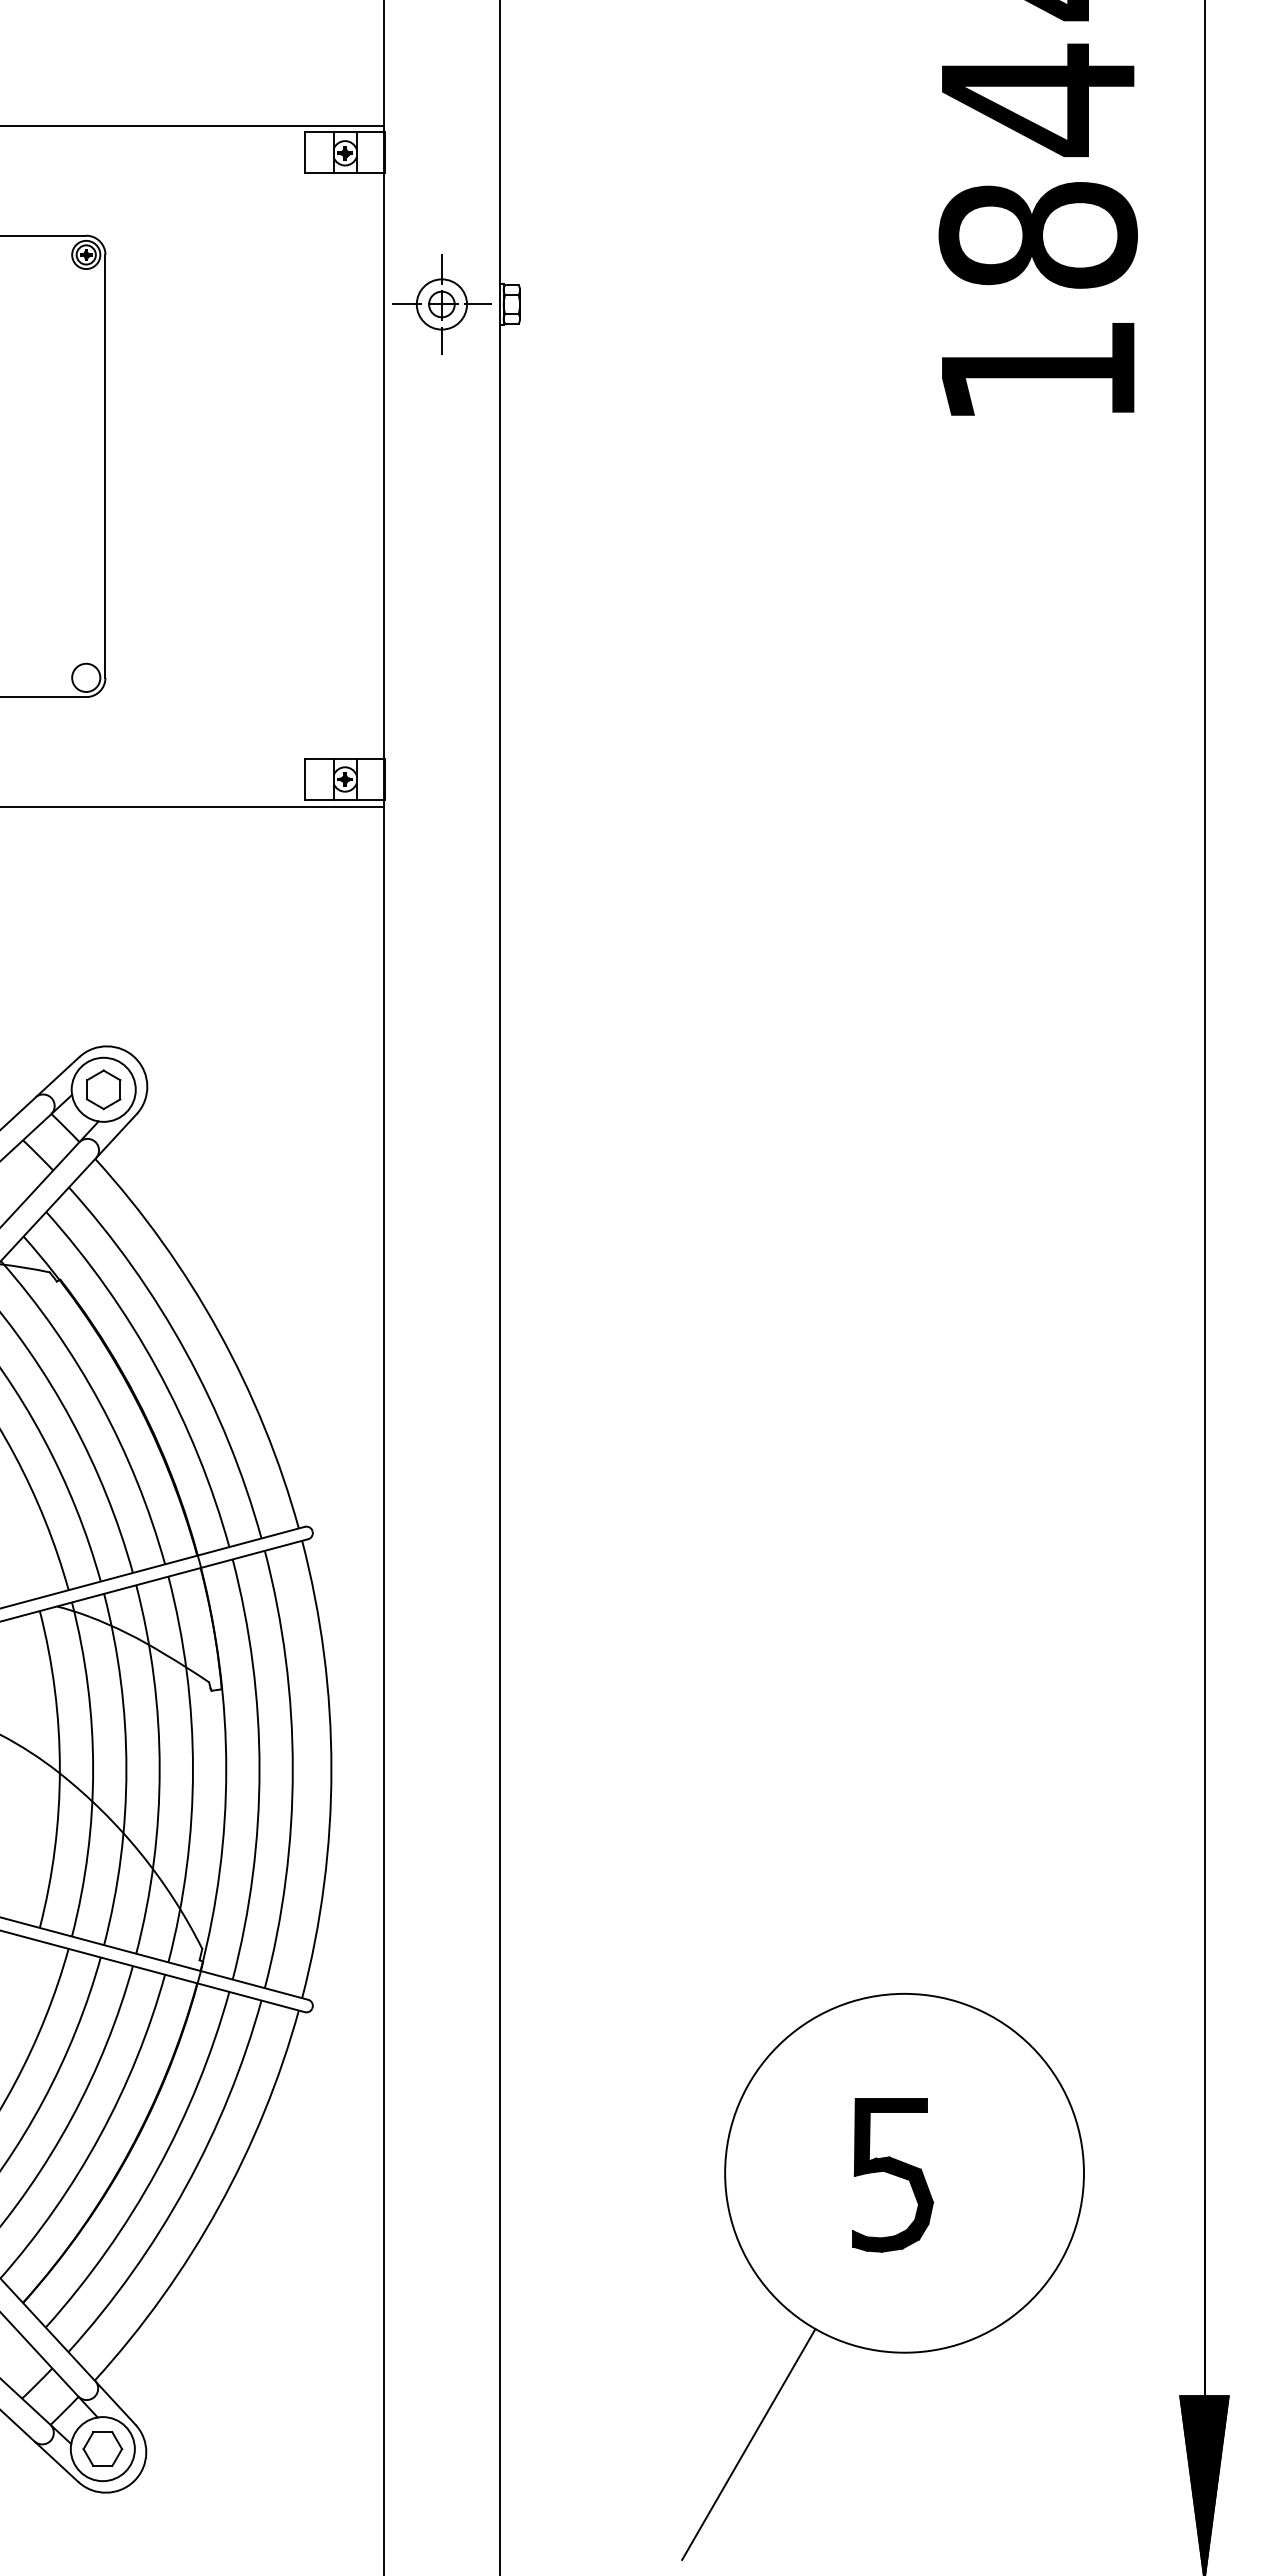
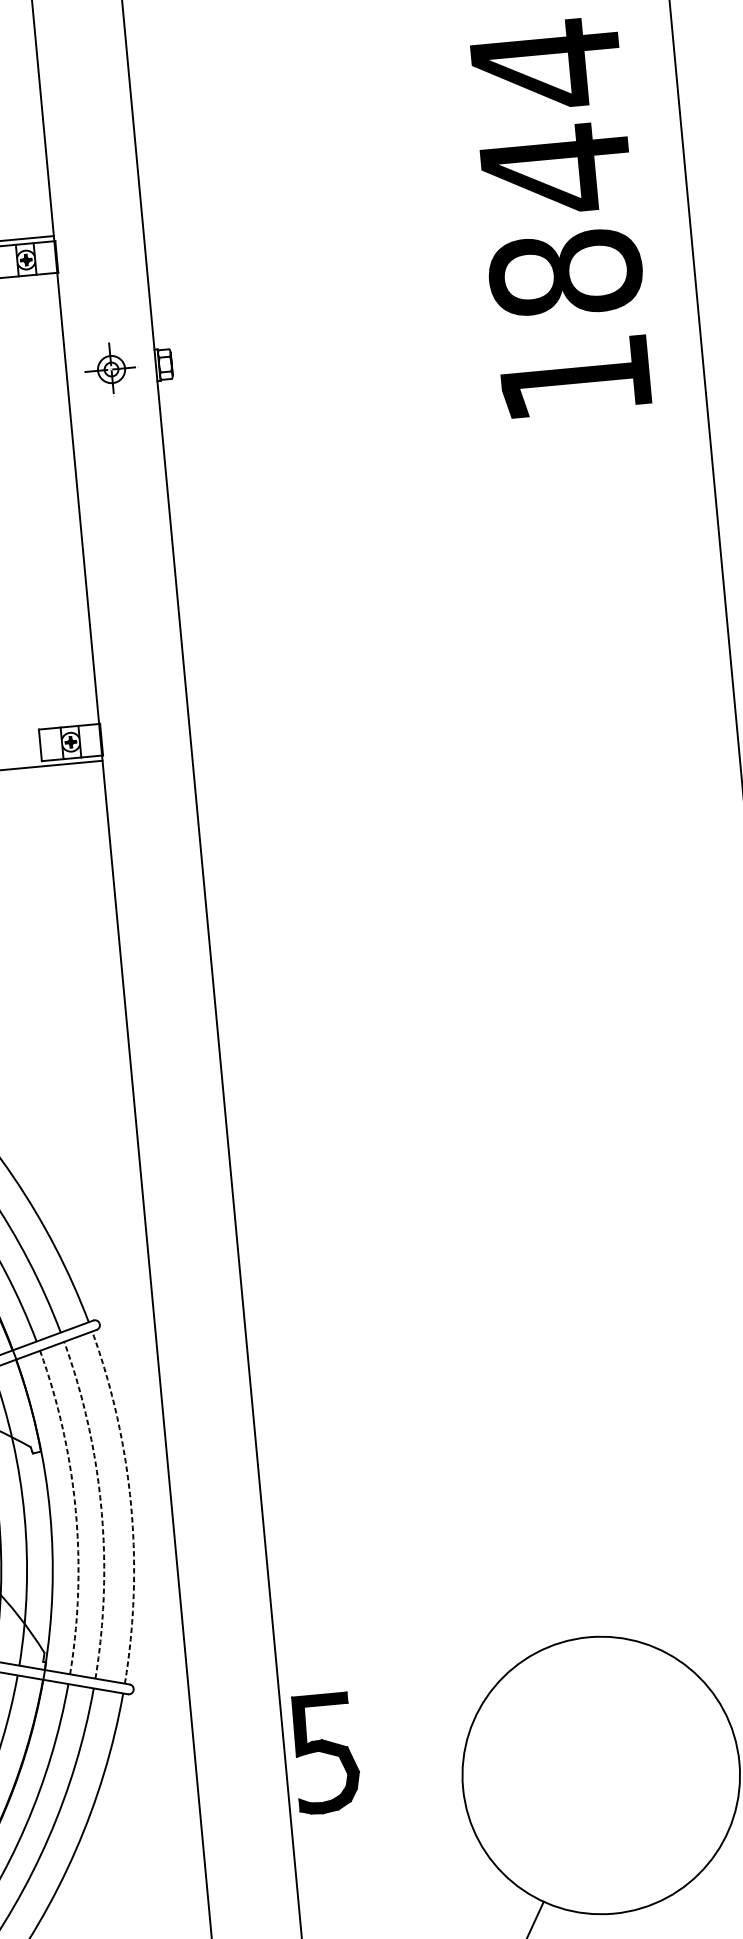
part: (441, 304) -> (111, 369), size x0.7
arc: (259, 1769) -> (75, 1510), solid -> dashed
arc: (292, 1769) -> (101, 1508), solid -> dashed
arc: (331, 1769) -> (131, 1505), solid -> dashed
part: (892, 2175) -> (325, 1753), moved

